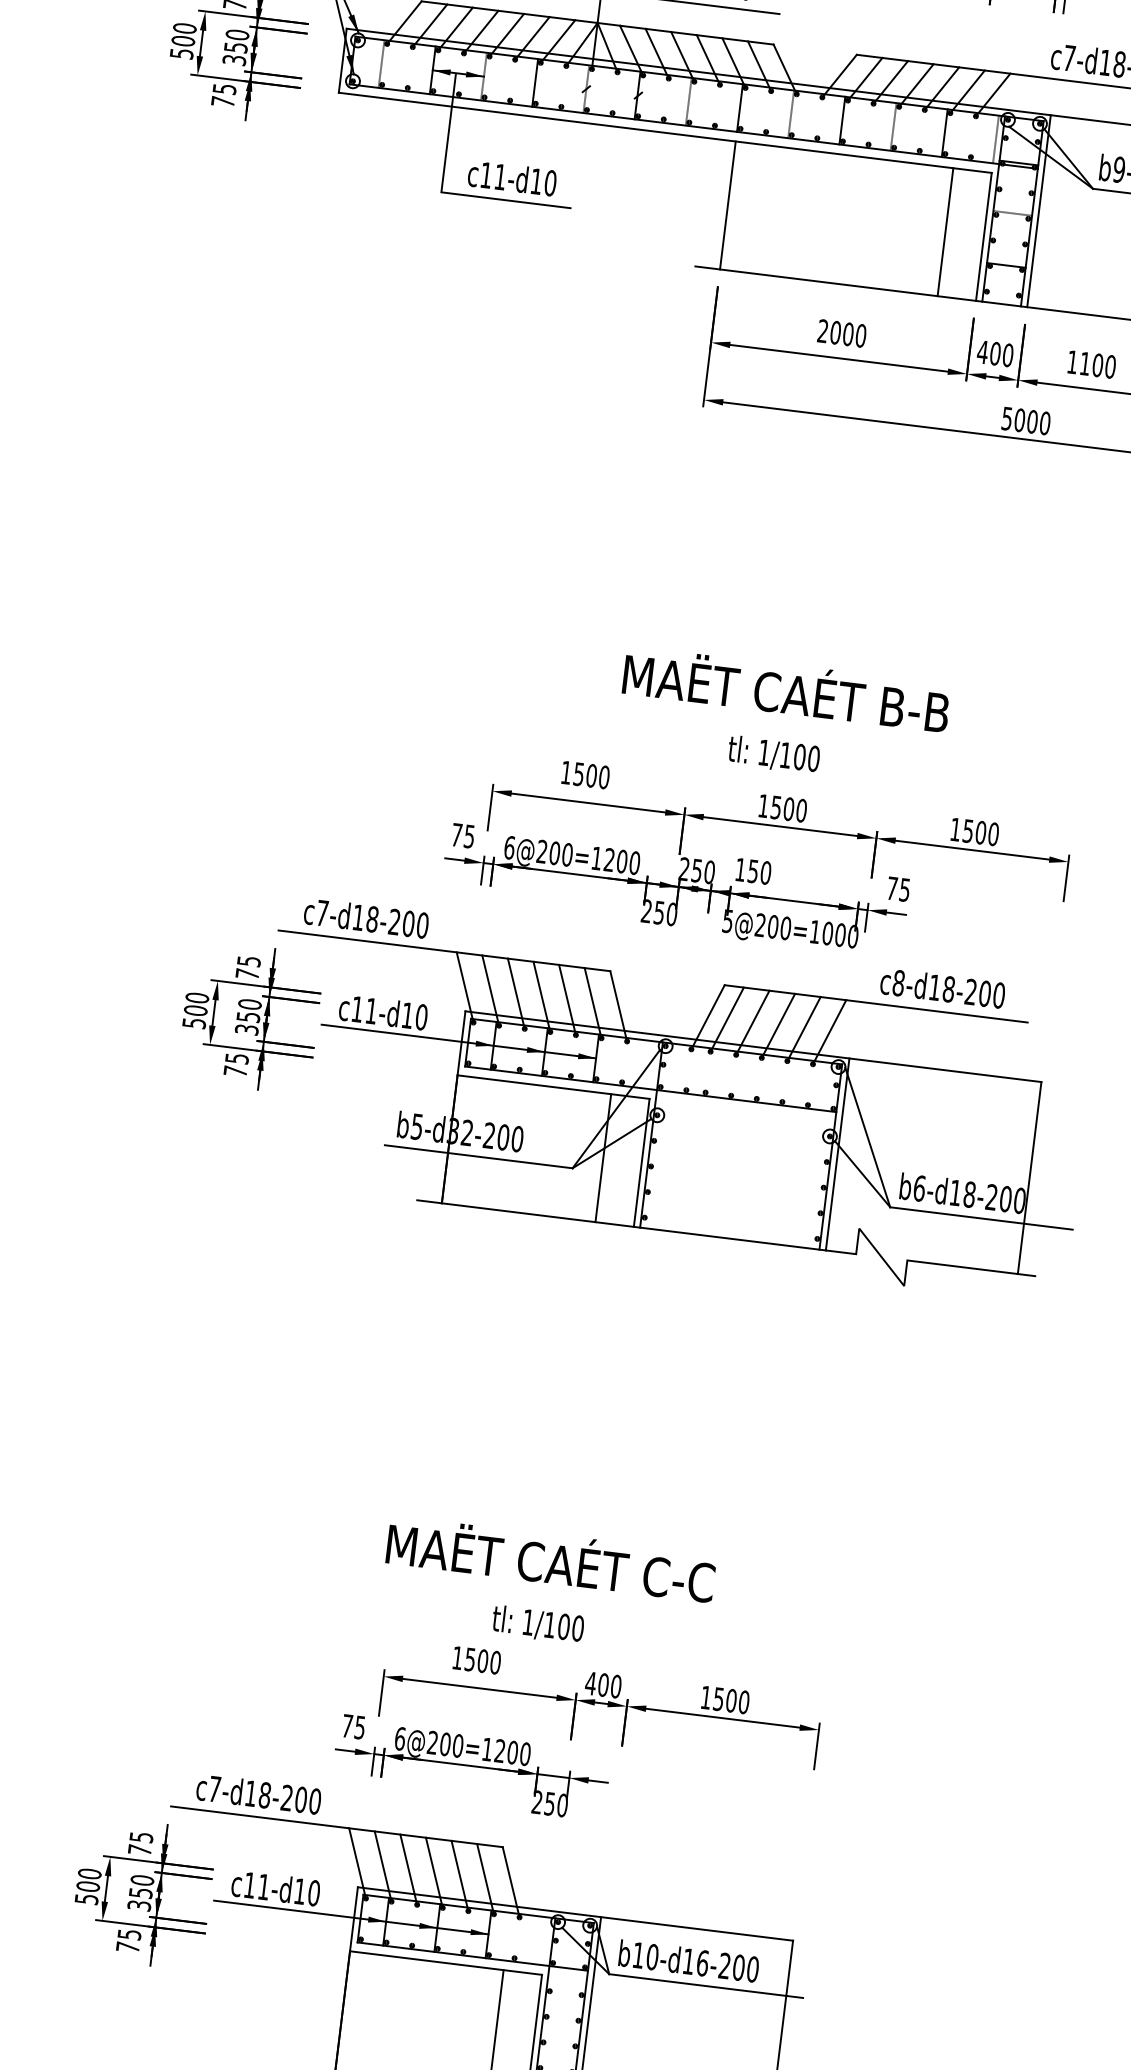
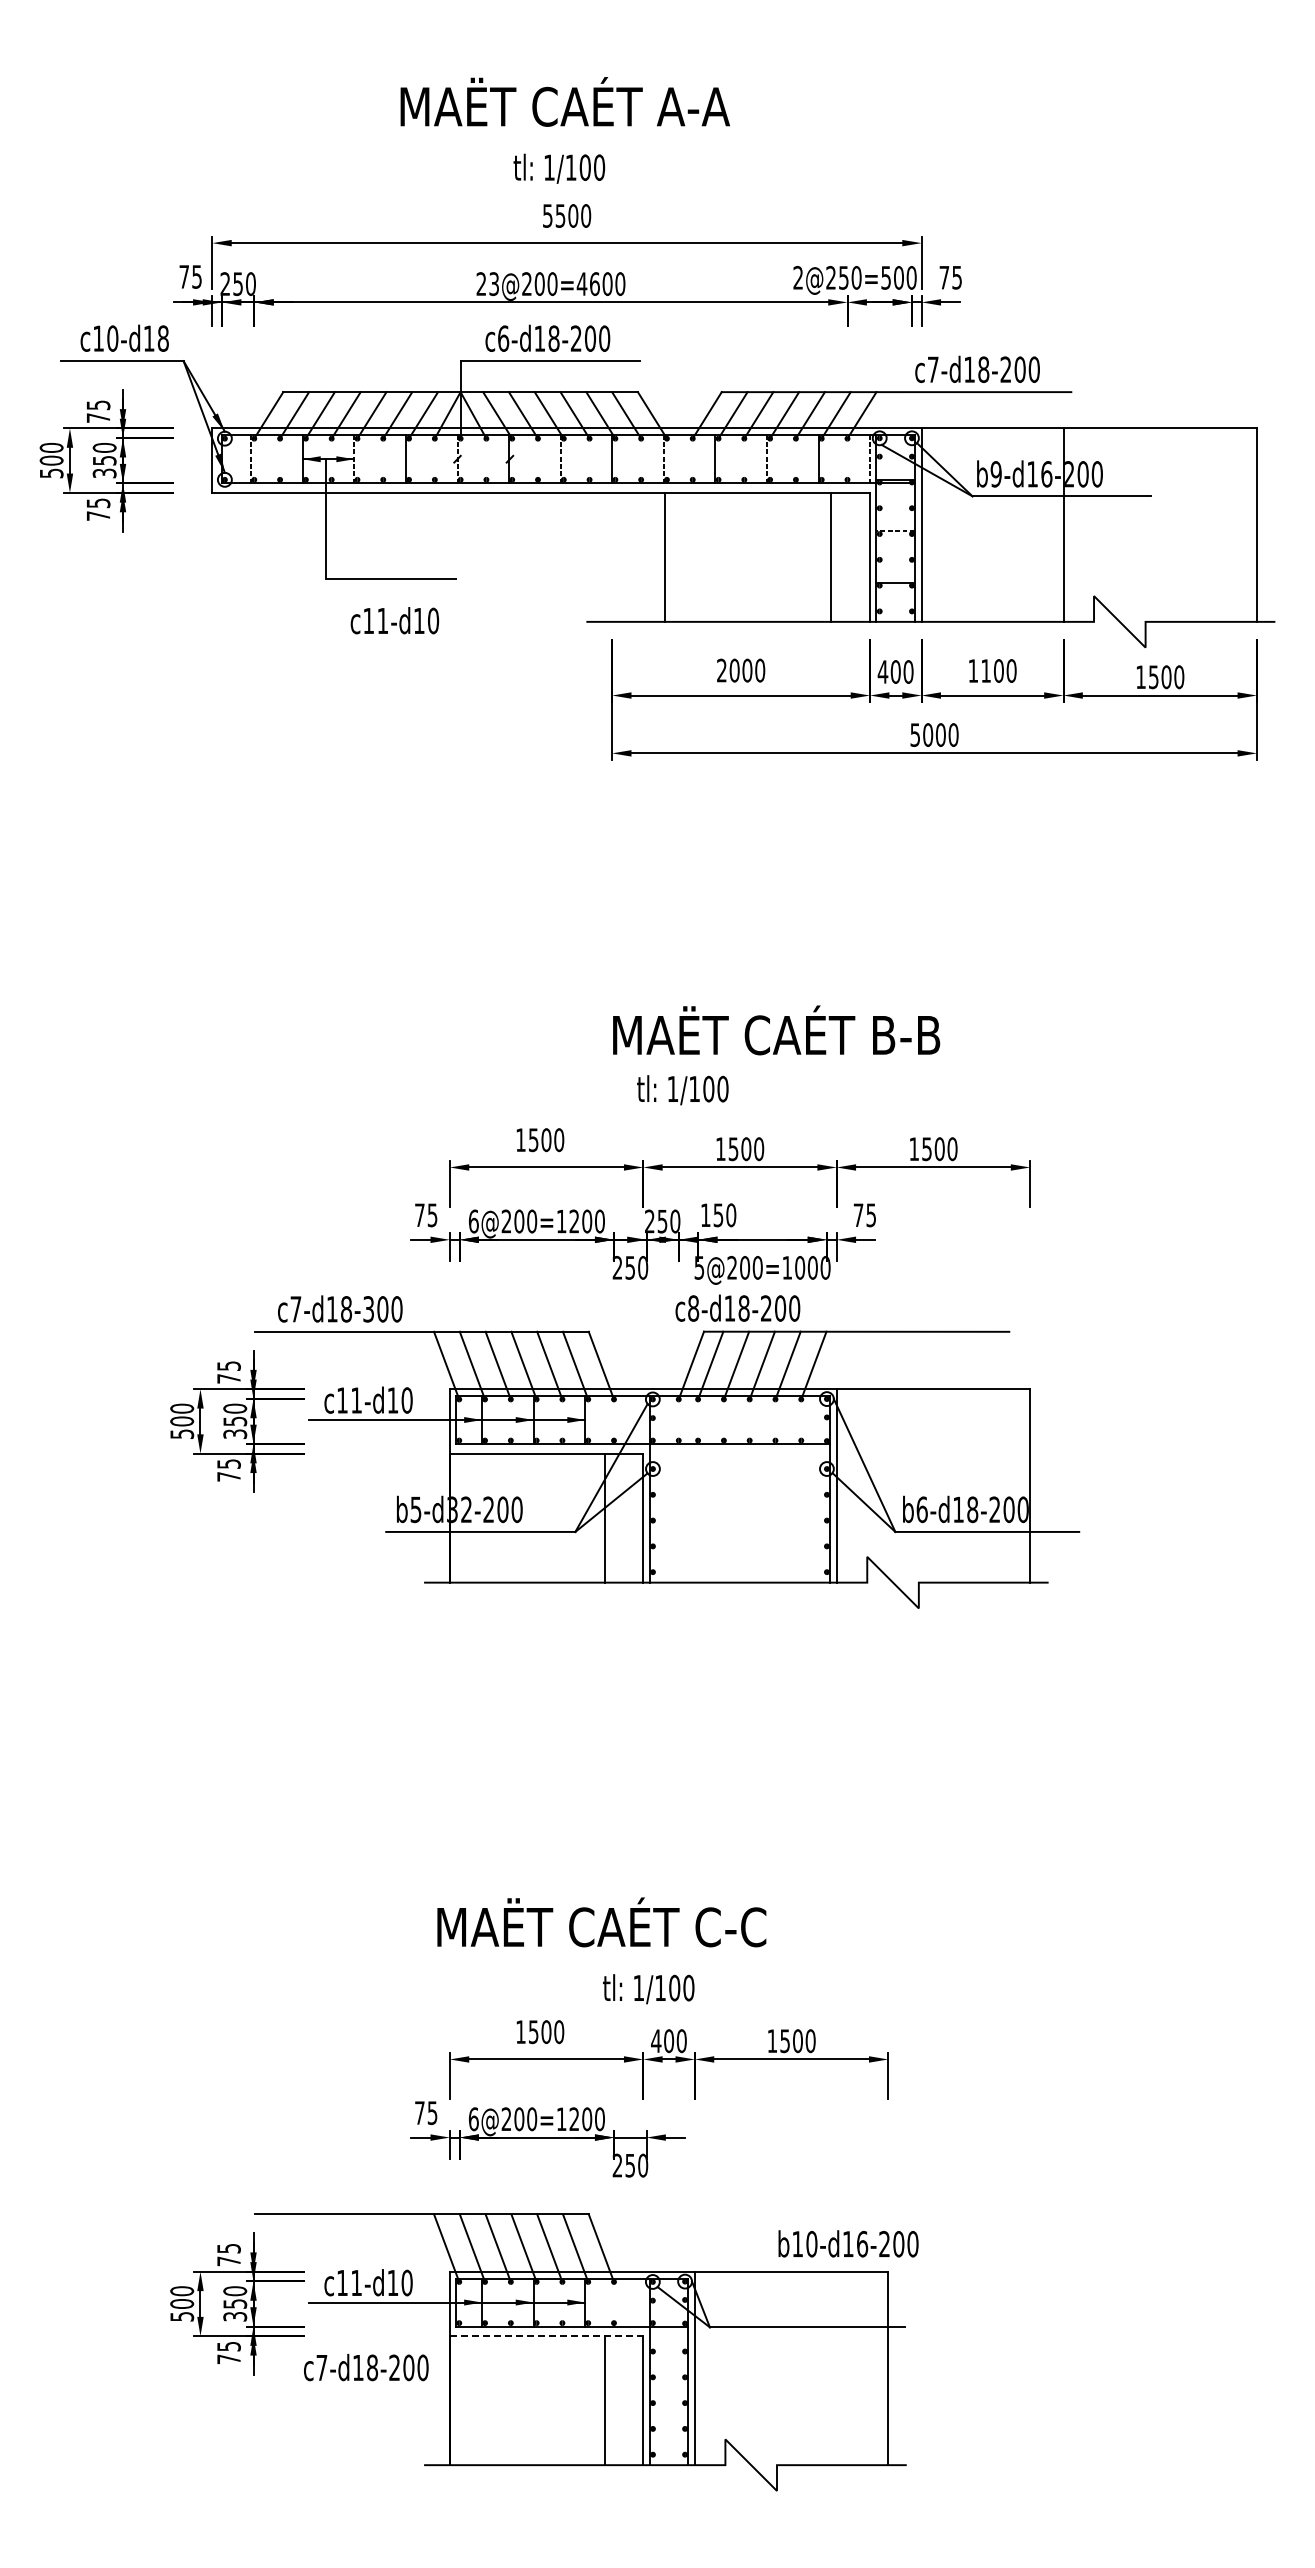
text: (511, 178) -> (394, 620), moved
line: (728, 204) -> (665, 556), moved
text: (786, 689) -> (776, 1030), moved
text: (773, 755) -> (682, 1090), moved
text: (394, 922) -> (368, 1309), c7-d18-200 -> c7-d18-300
text: (942, 987) -> (737, 1307), moved
text: (537, 1624) -> (648, 1989), moved
text: (259, 1794) -> (366, 2367), moved
text: (689, 1960) -> (848, 2243), moved
line: (445, 1963) -> (546, 2336), solid -> dashed

